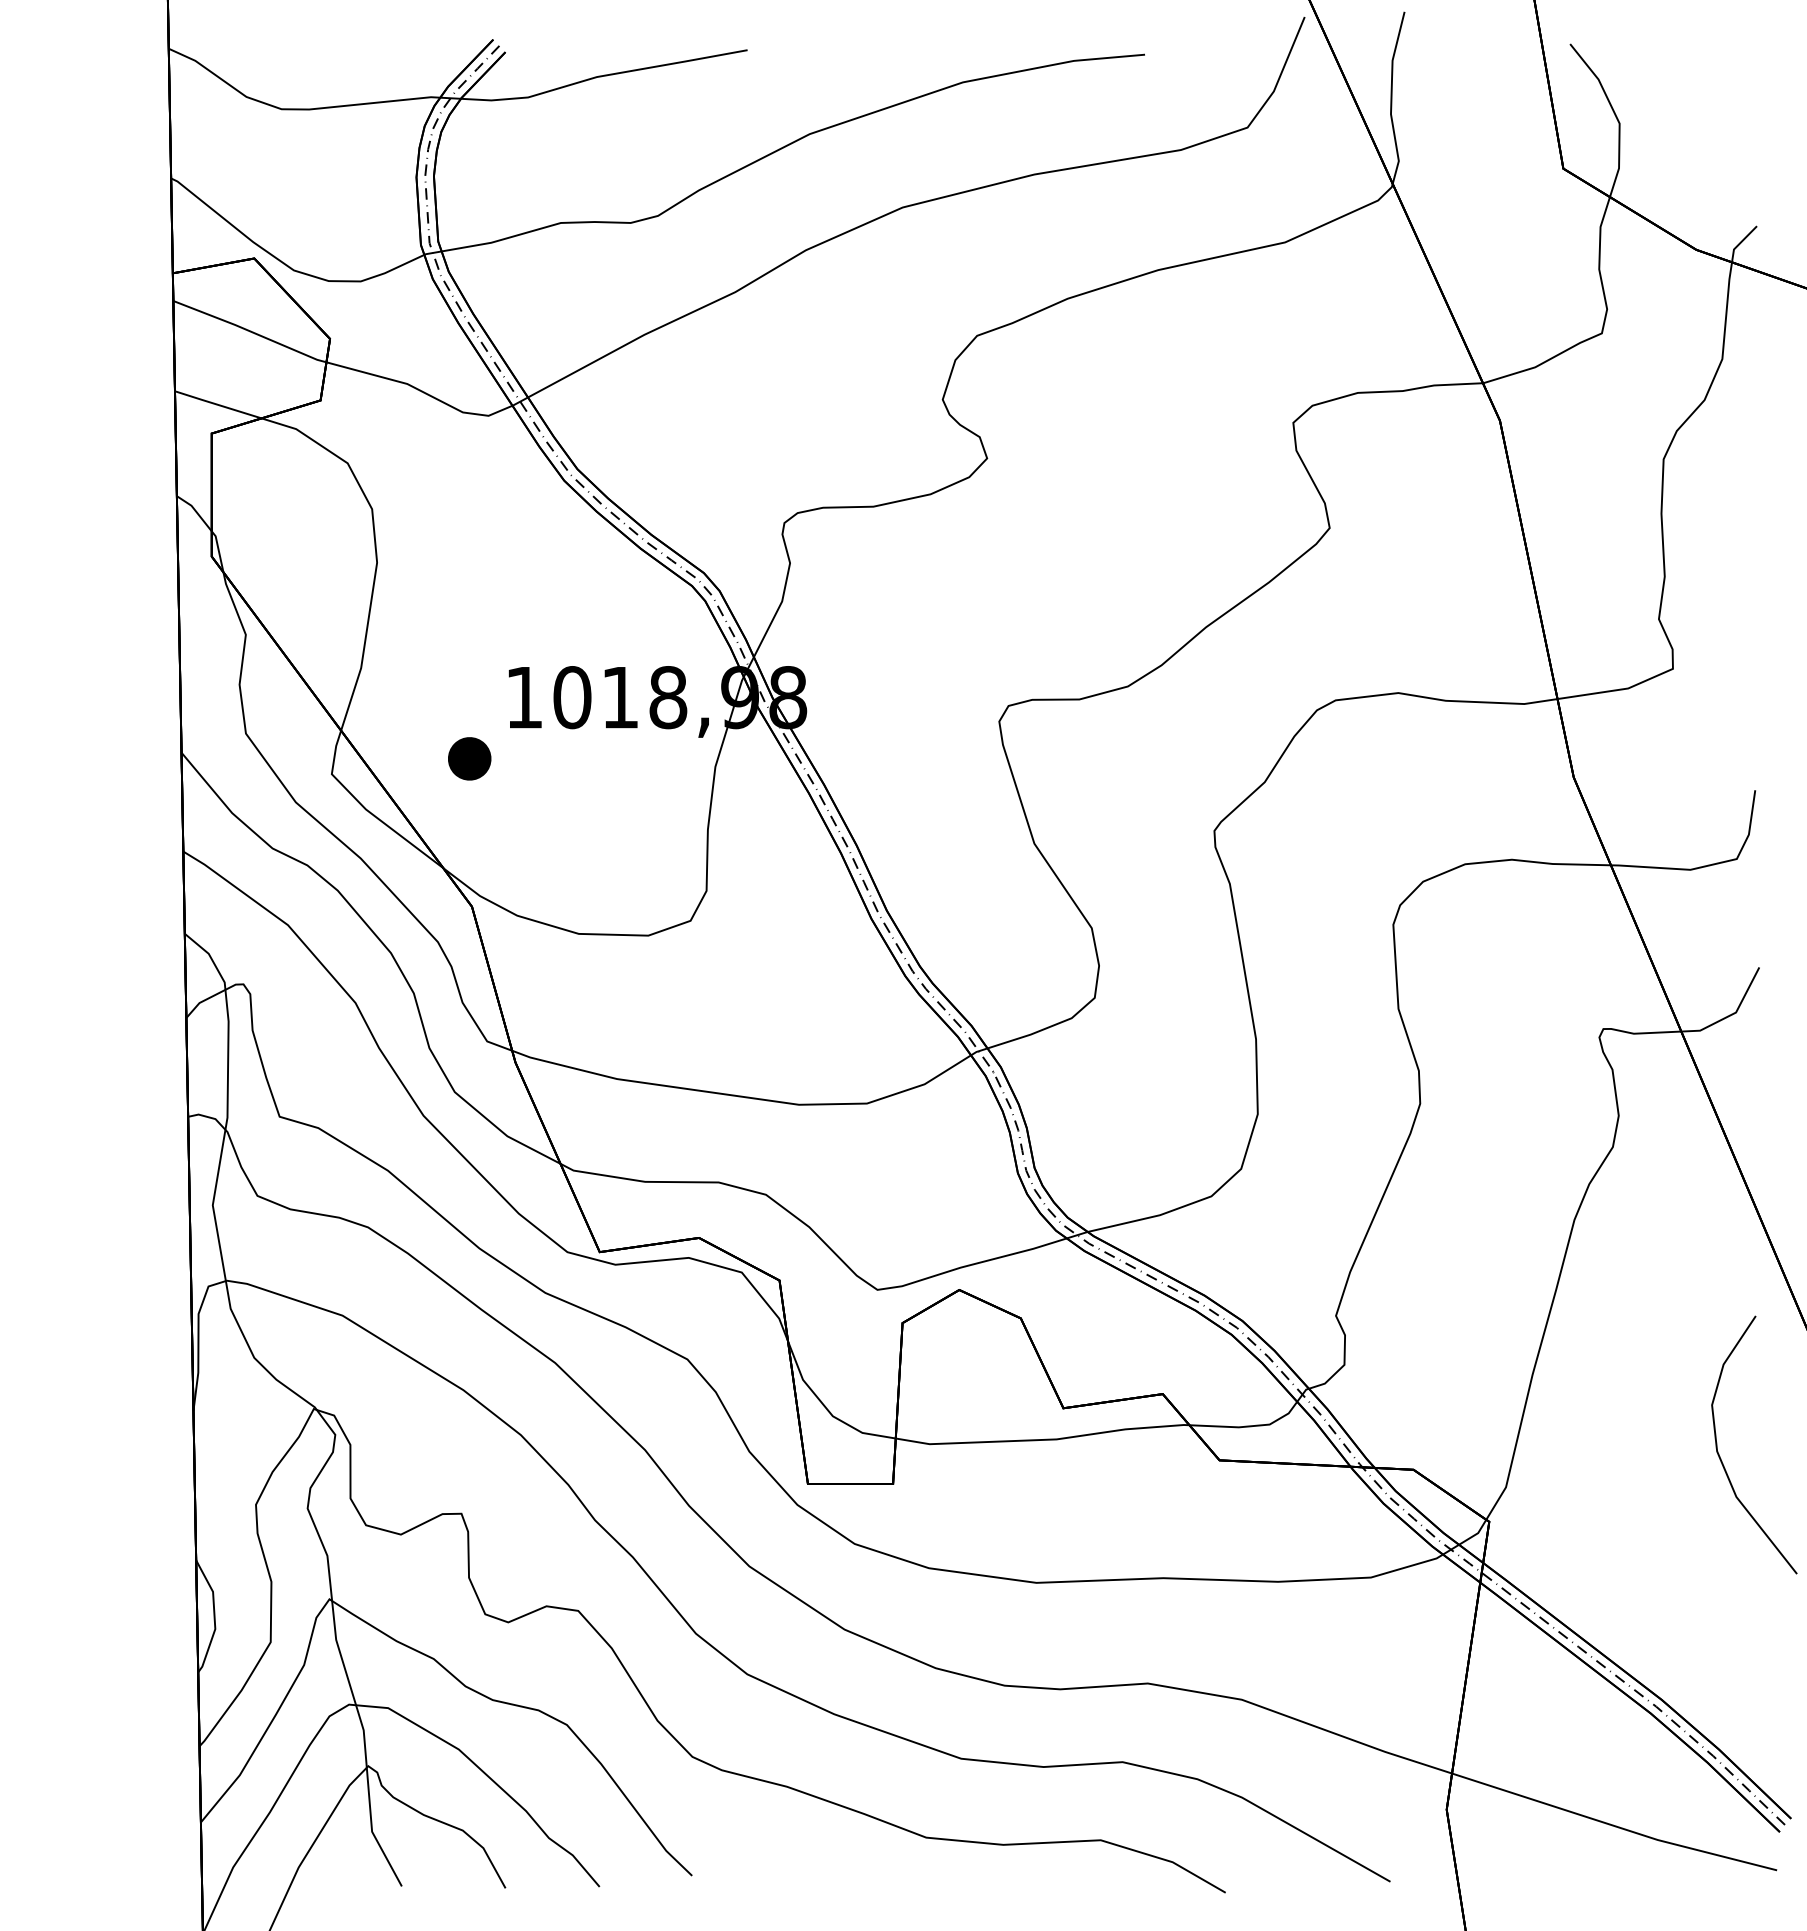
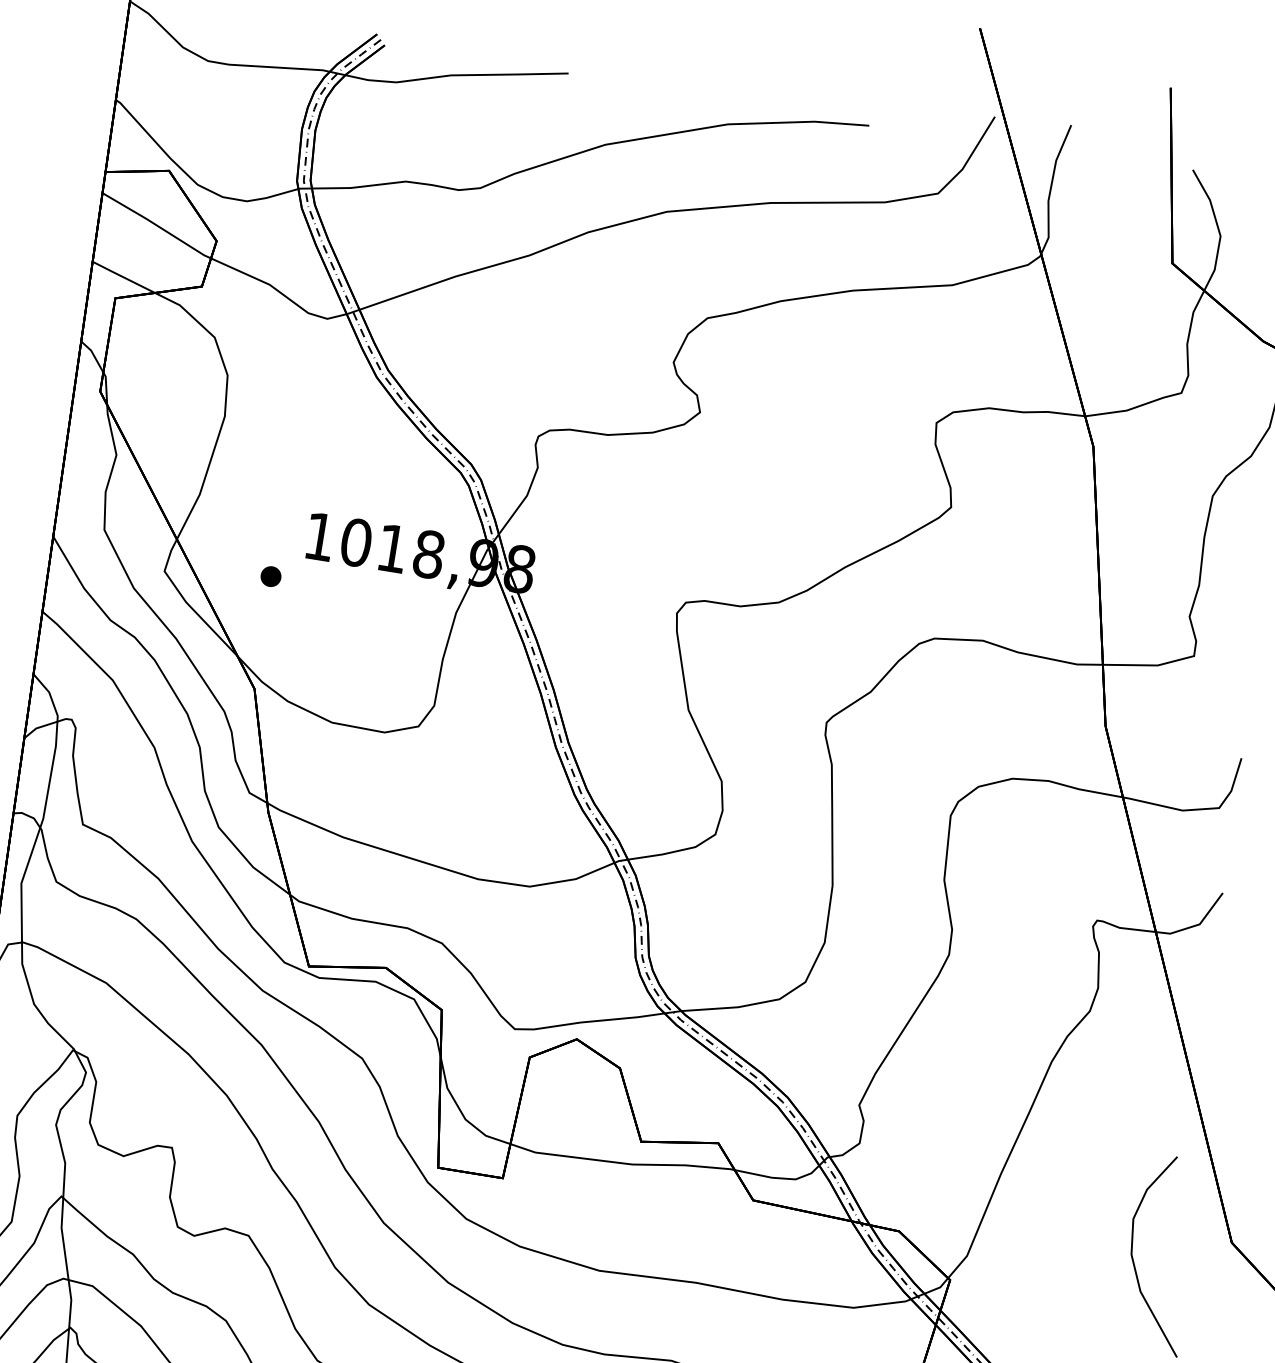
part: (469, 758) -> (270, 576), size x0.62

